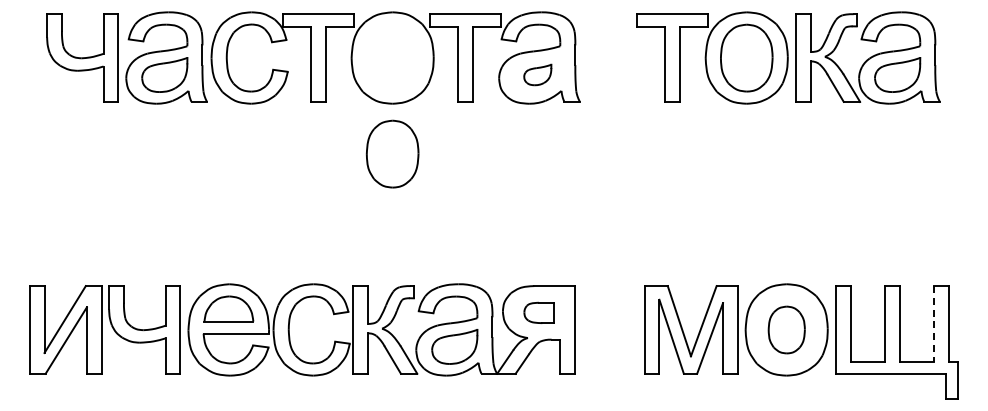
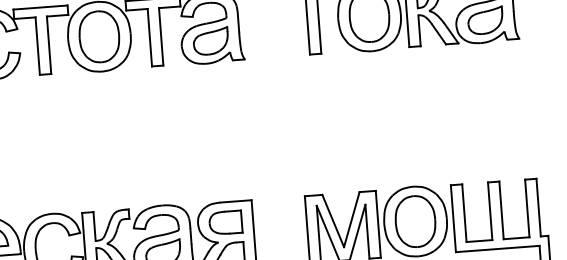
part: (537, 74) -> (210, 41), size x1.67
part: (392, 153) -> (99, 36), moved
part: (538, 312) -> (225, 222), size x1.43
line: (933, 323) -> (527, 208), dashed -> solid
part: (786, 329) -> (415, 221), size x1.43

